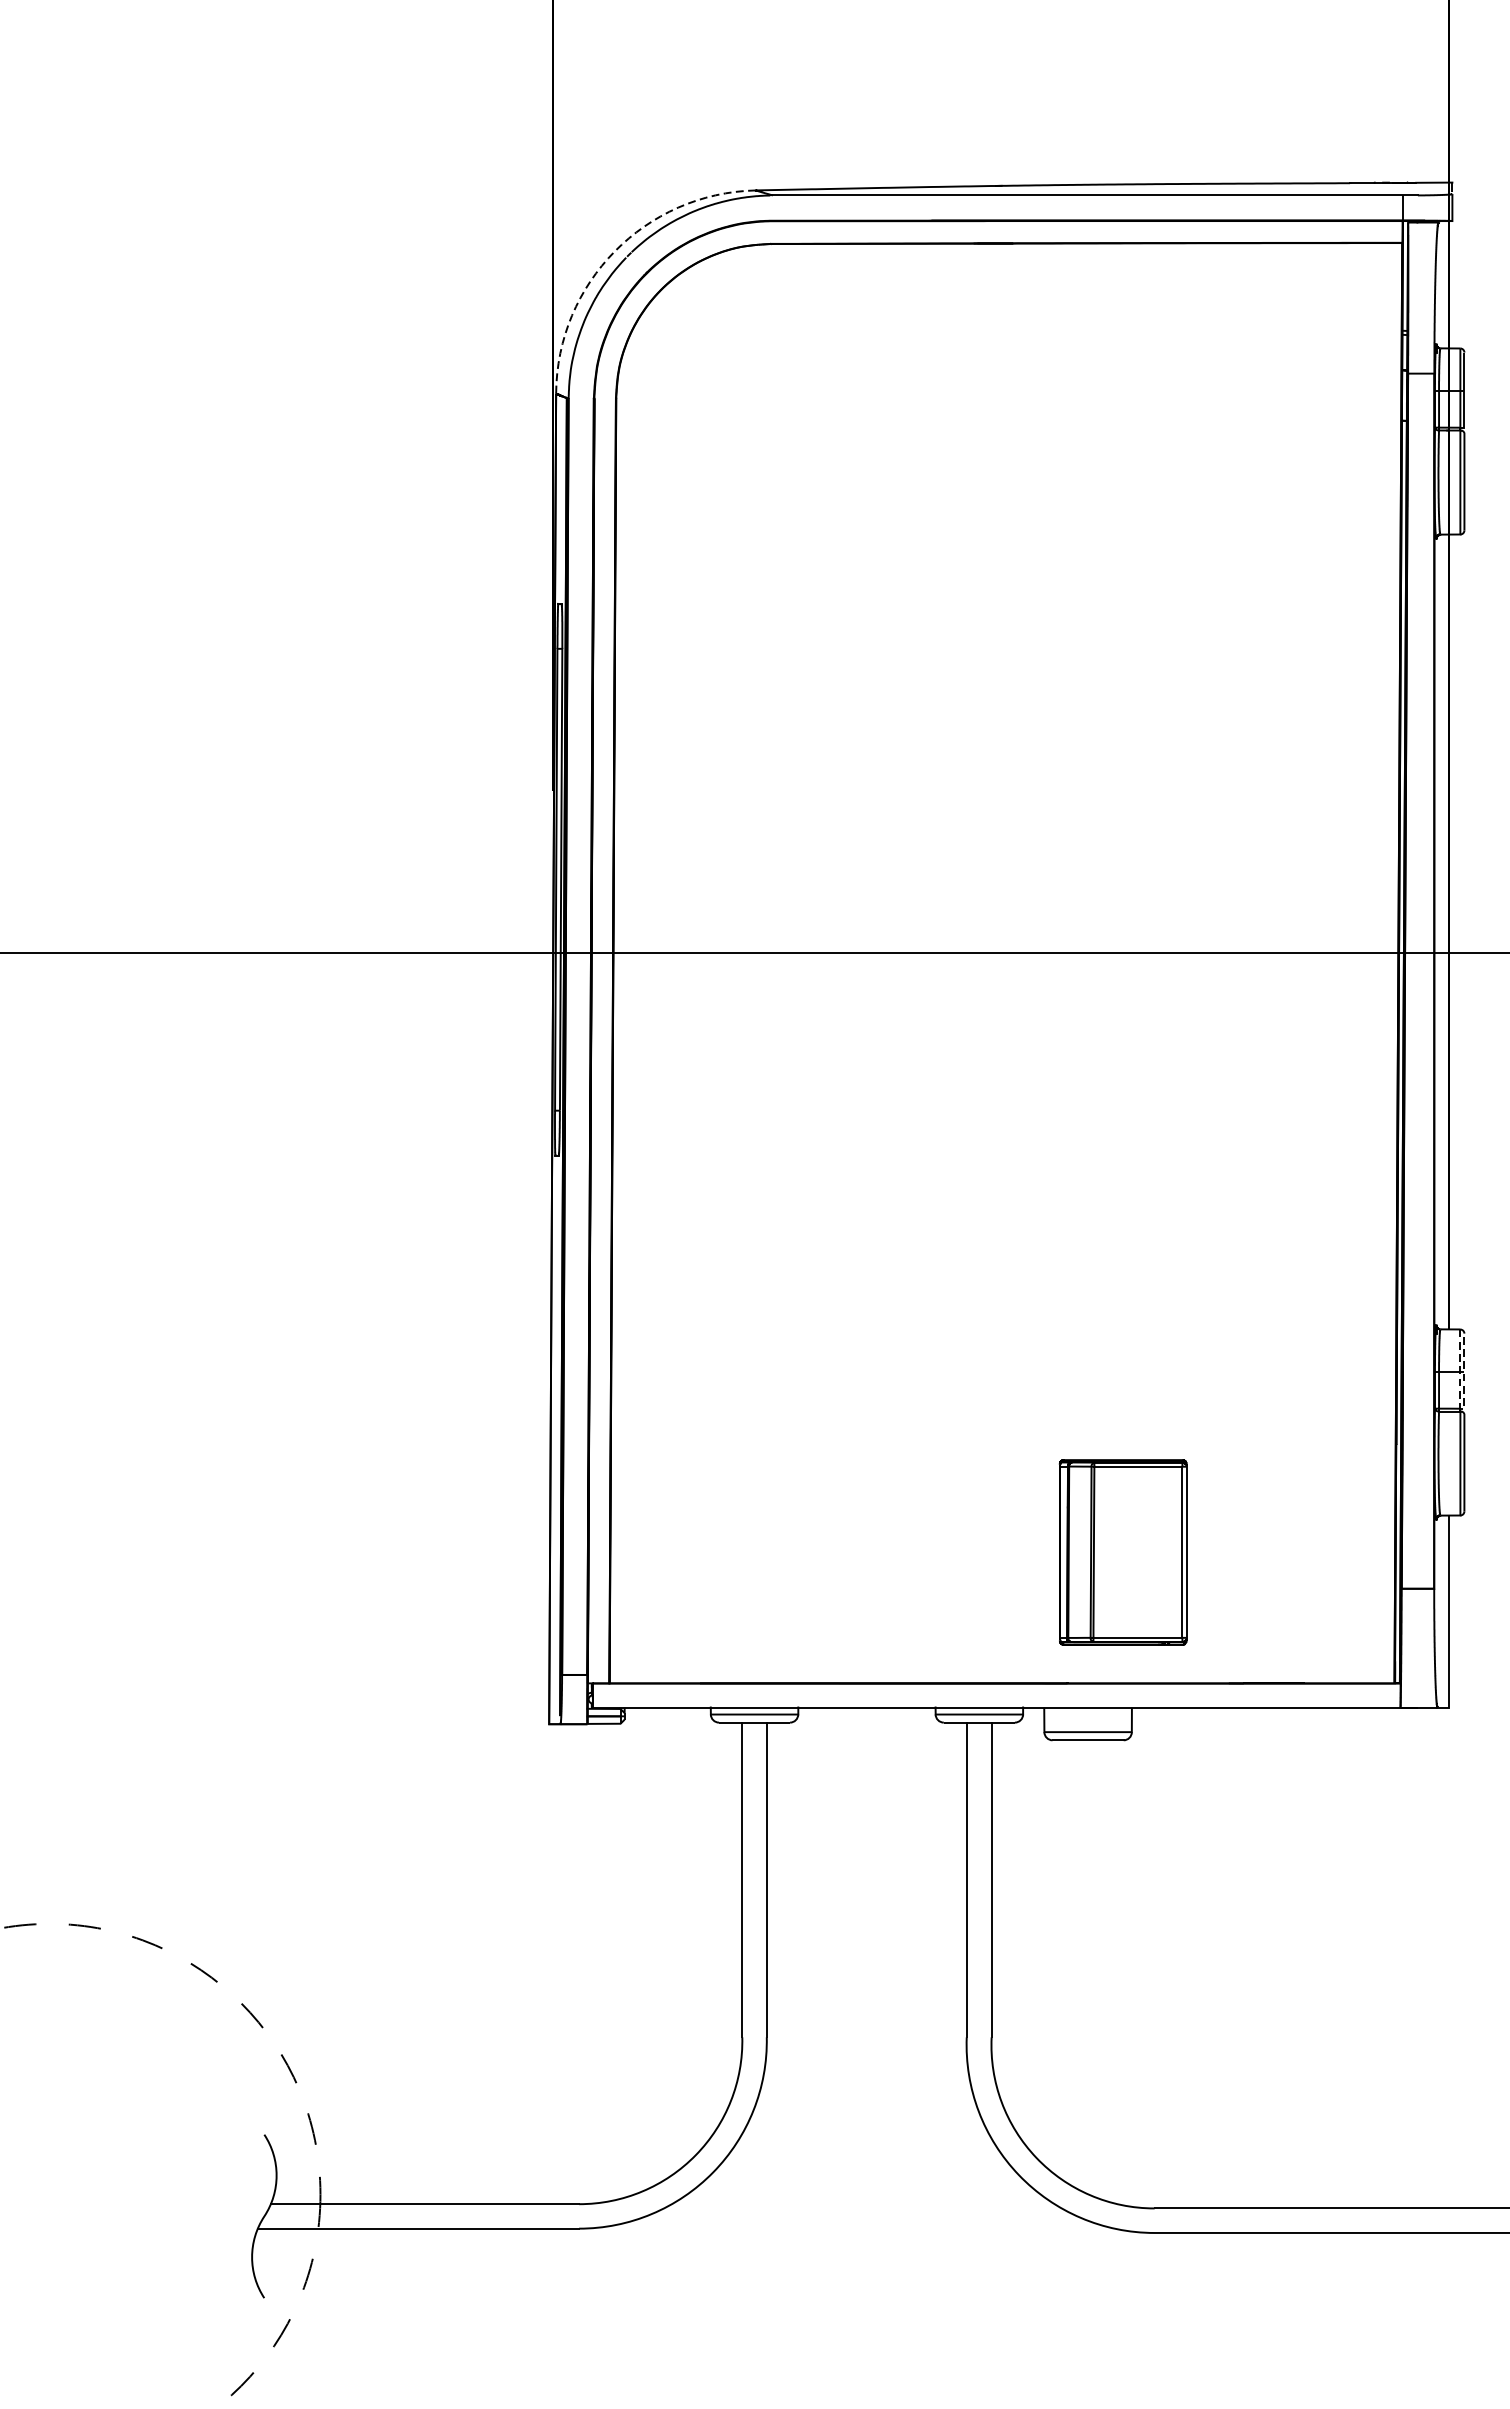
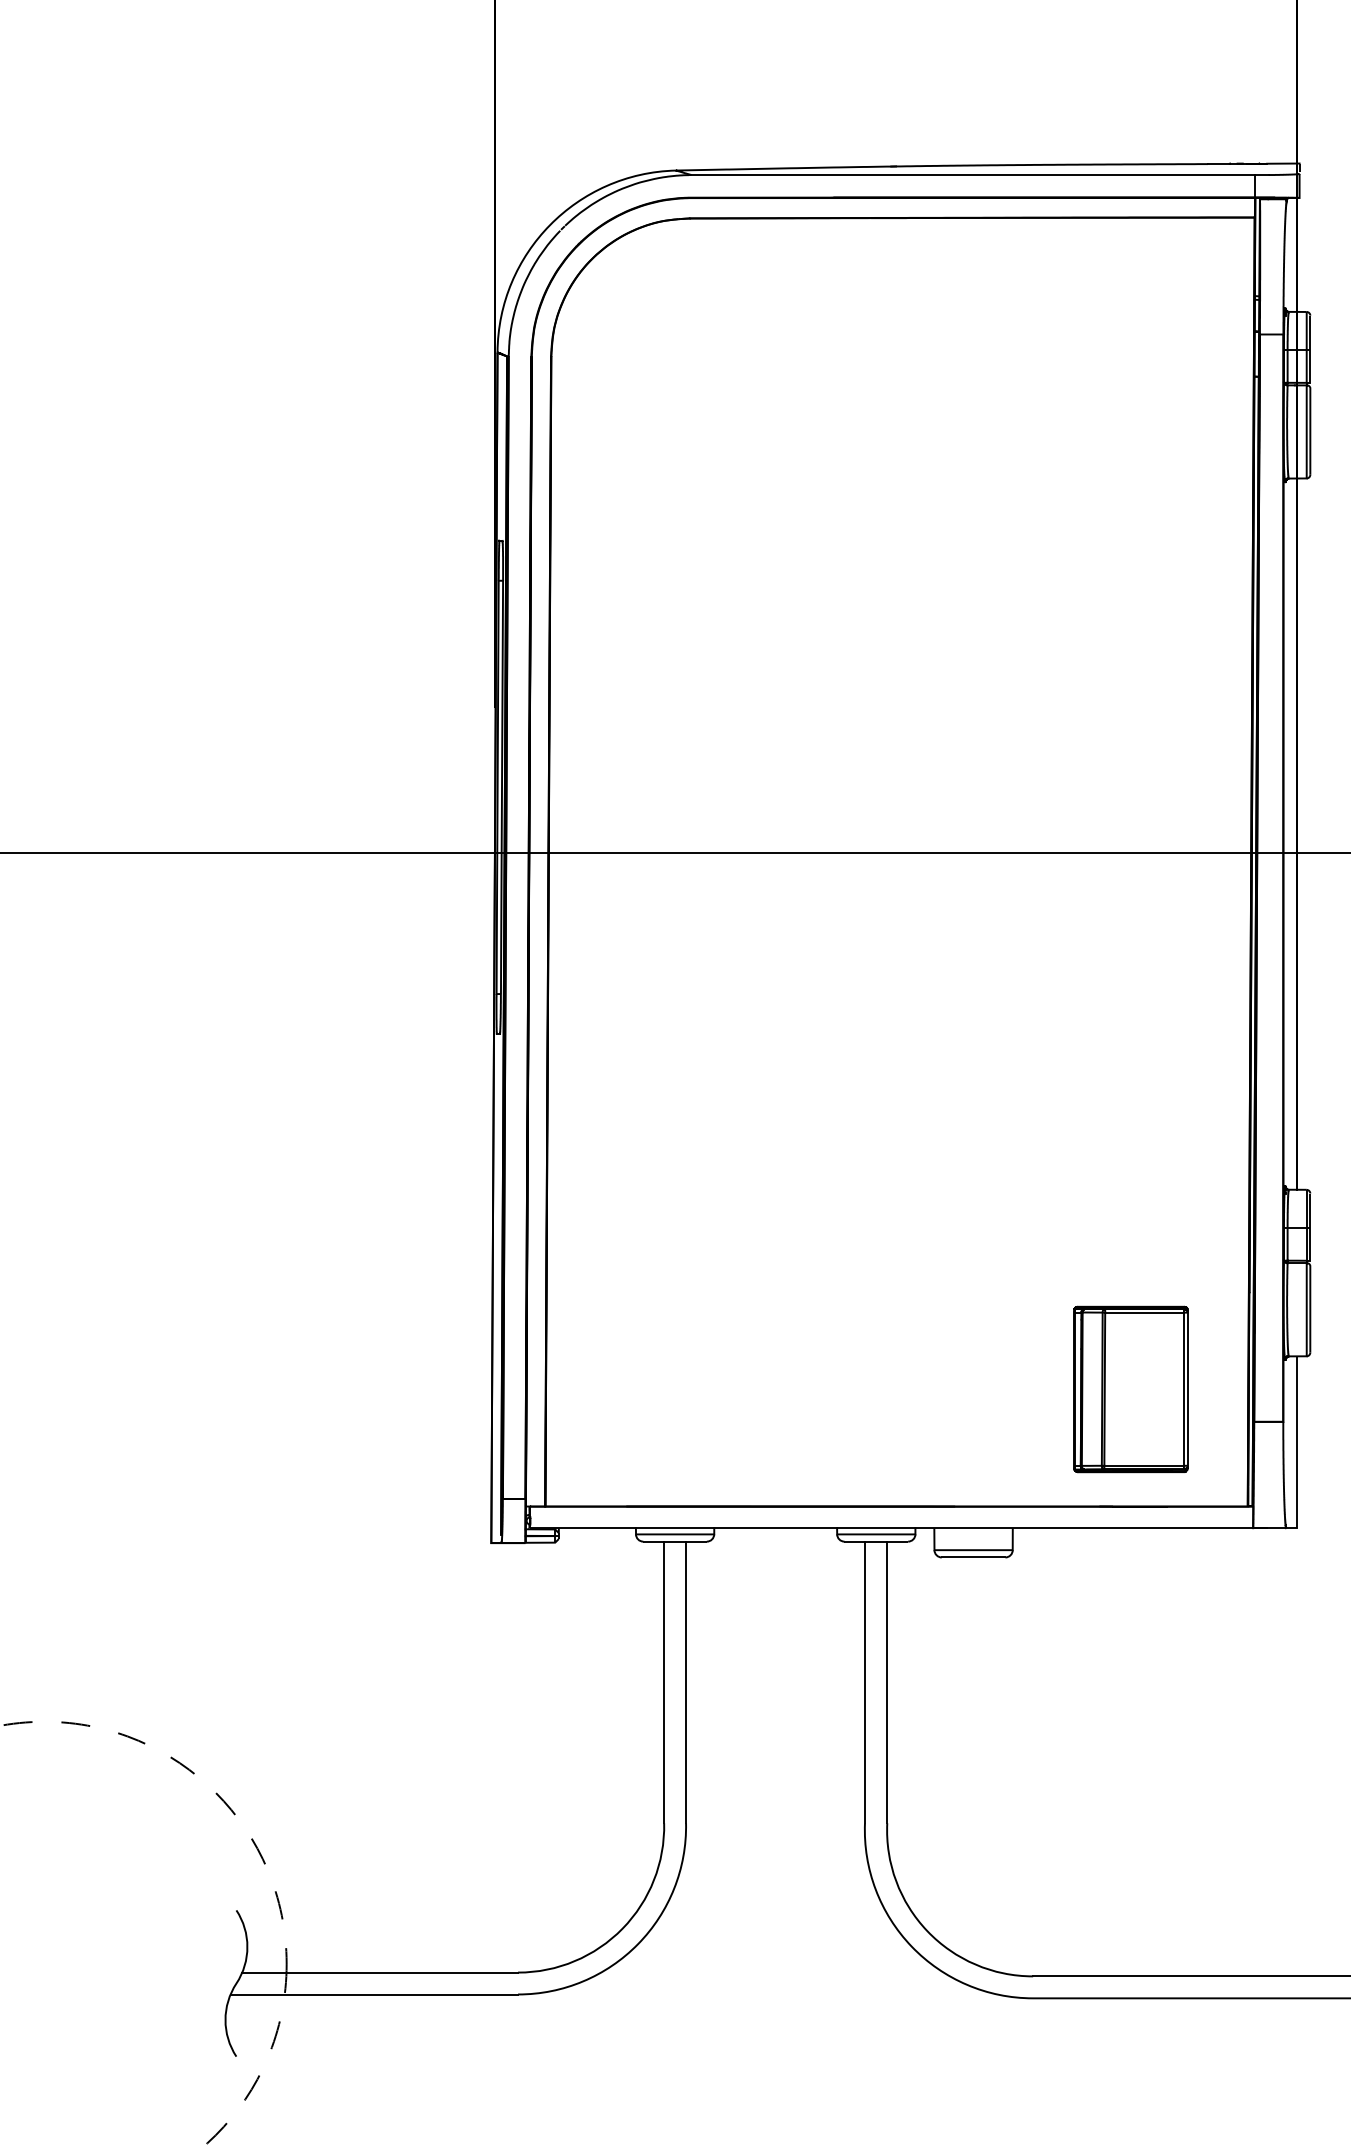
arc: (615, 251) -> (550, 225), dashed -> solid
line: (1461, 1408) -> (1307, 1260), dashed -> solid
part: (1122, 1552) -> (1130, 1389), moved

